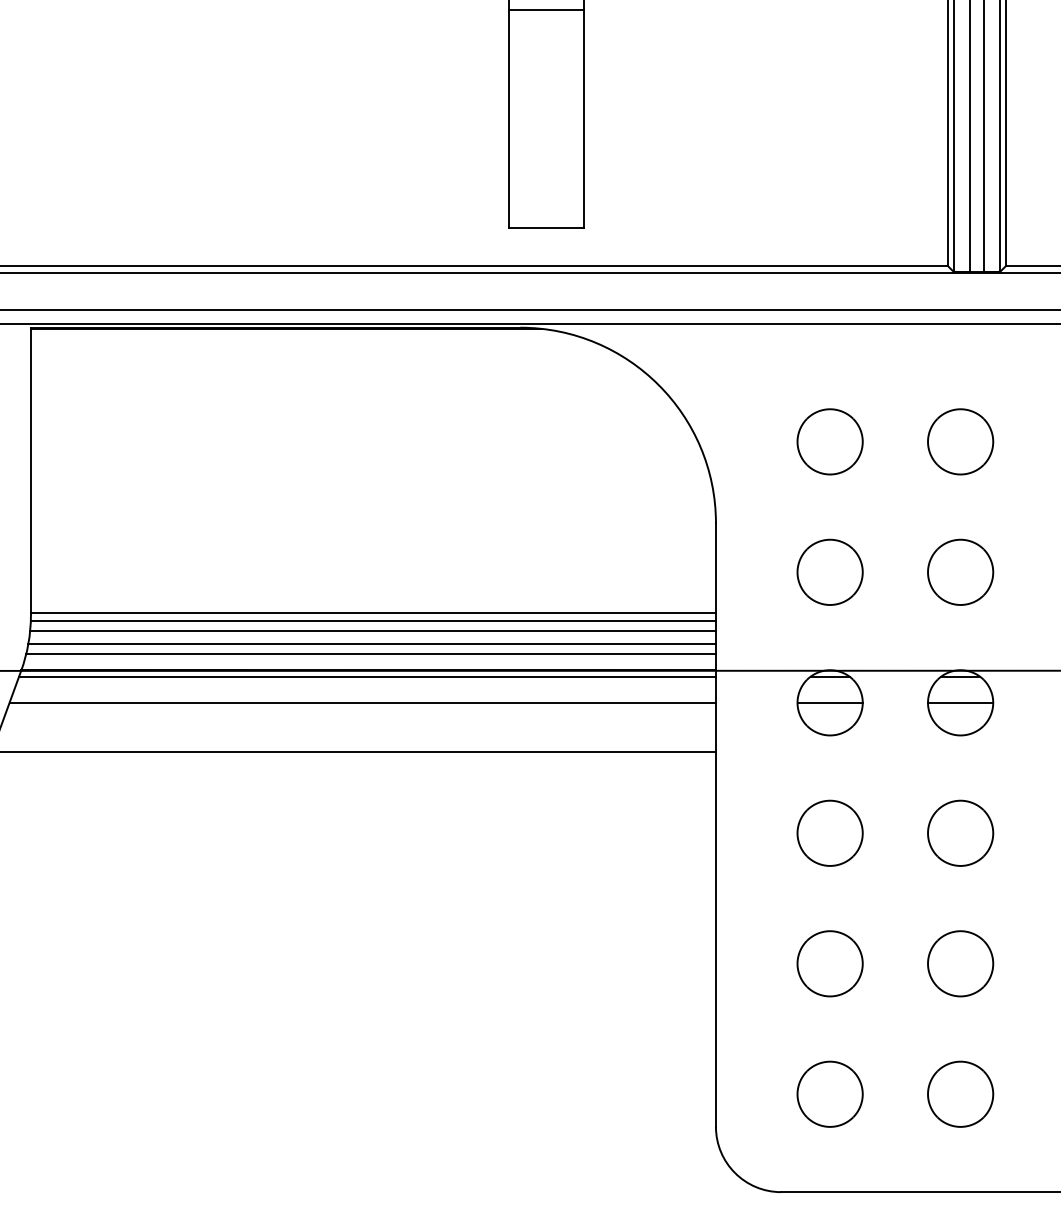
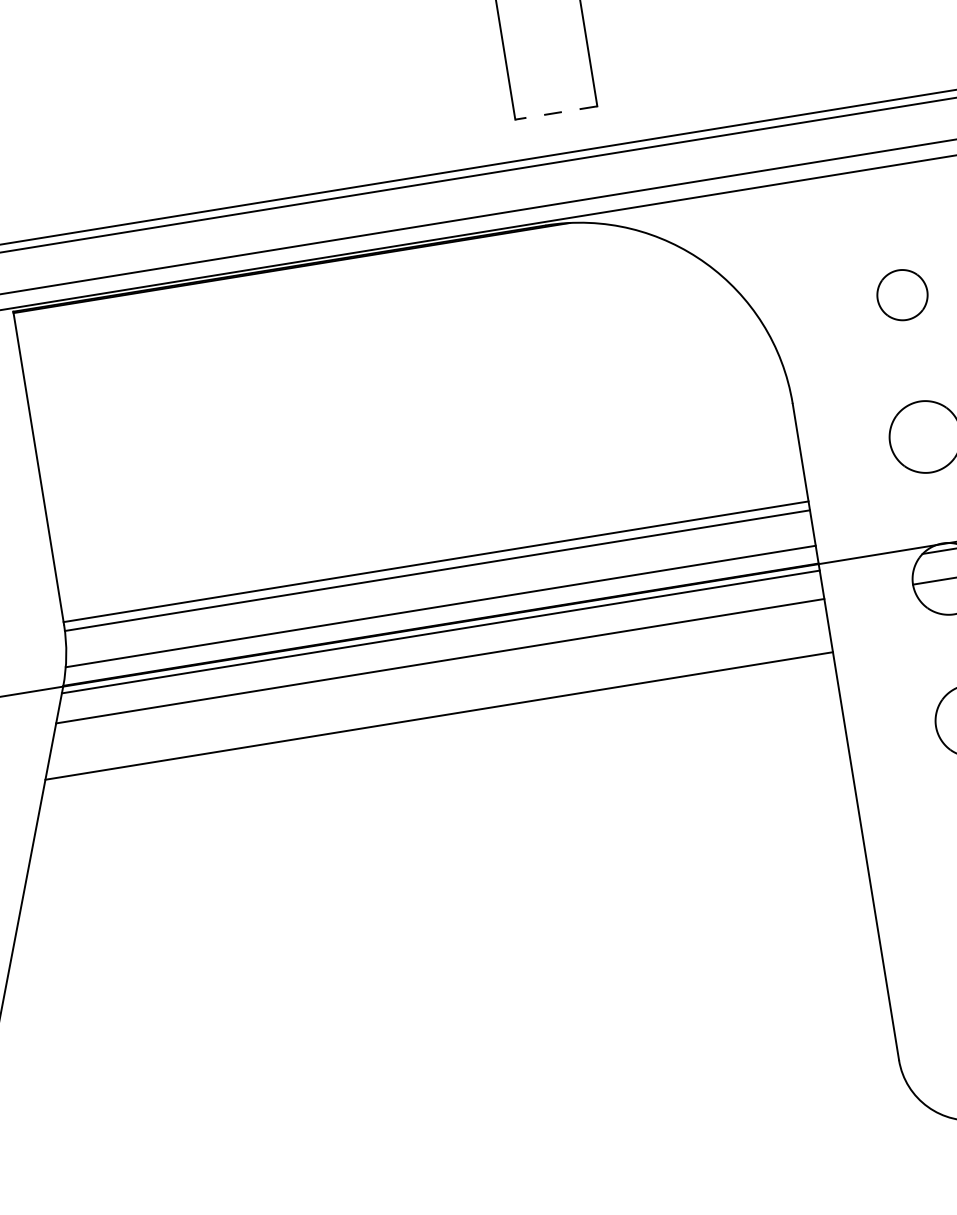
line: (546, 228) -> (556, 113), solid -> dashed
part: (829, 441) -> (901, 294), size x0.7
line: (372, 631) -> (438, 581), removed
line: (371, 644) -> (439, 596), removed

